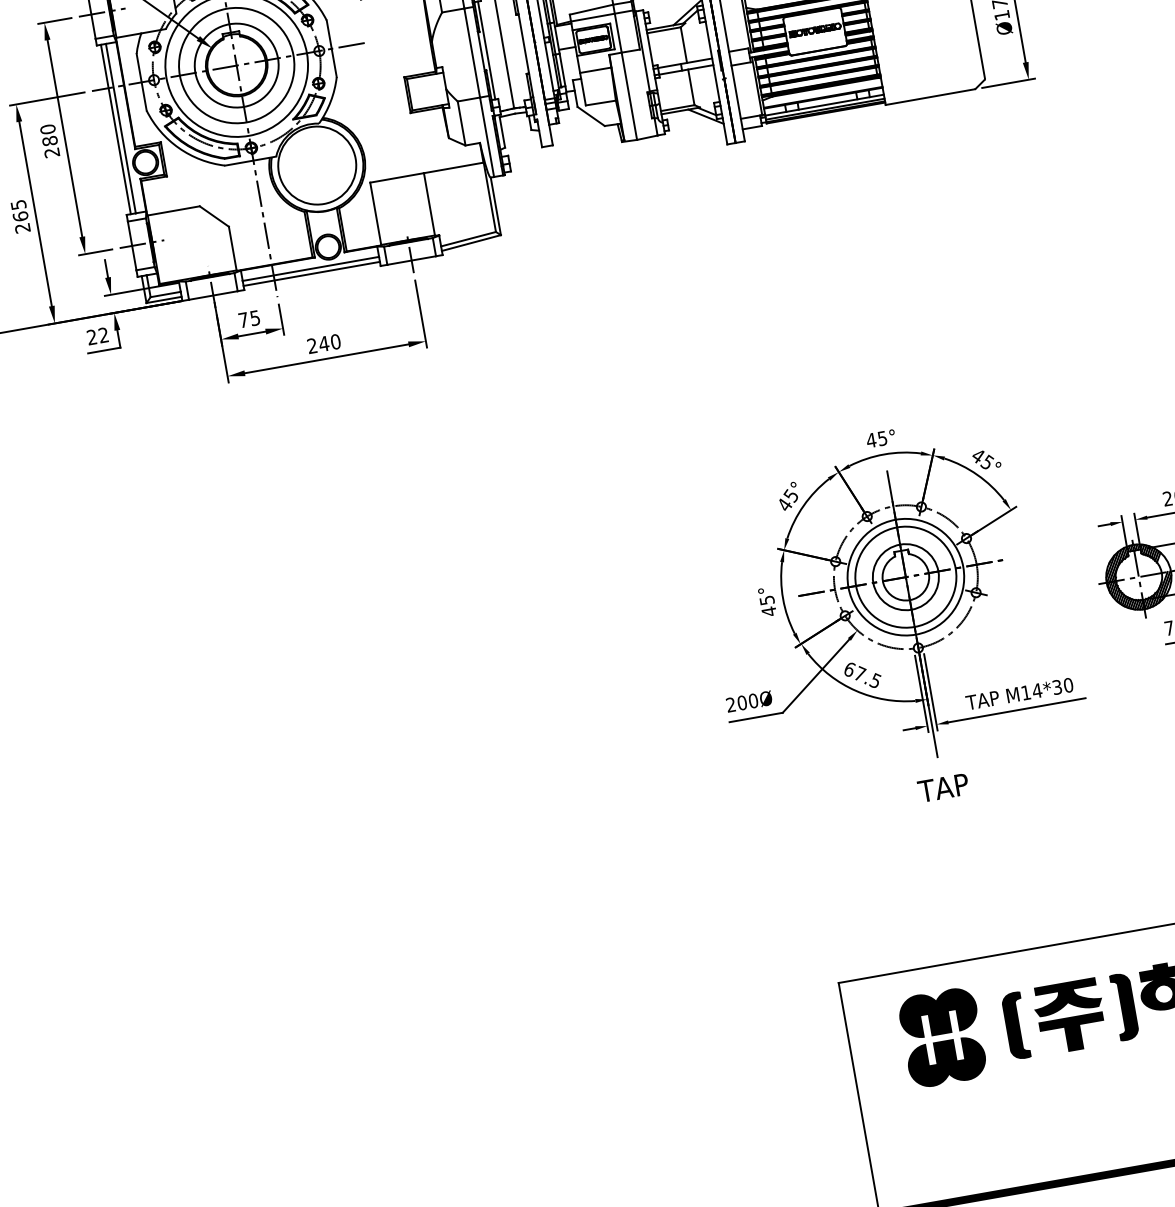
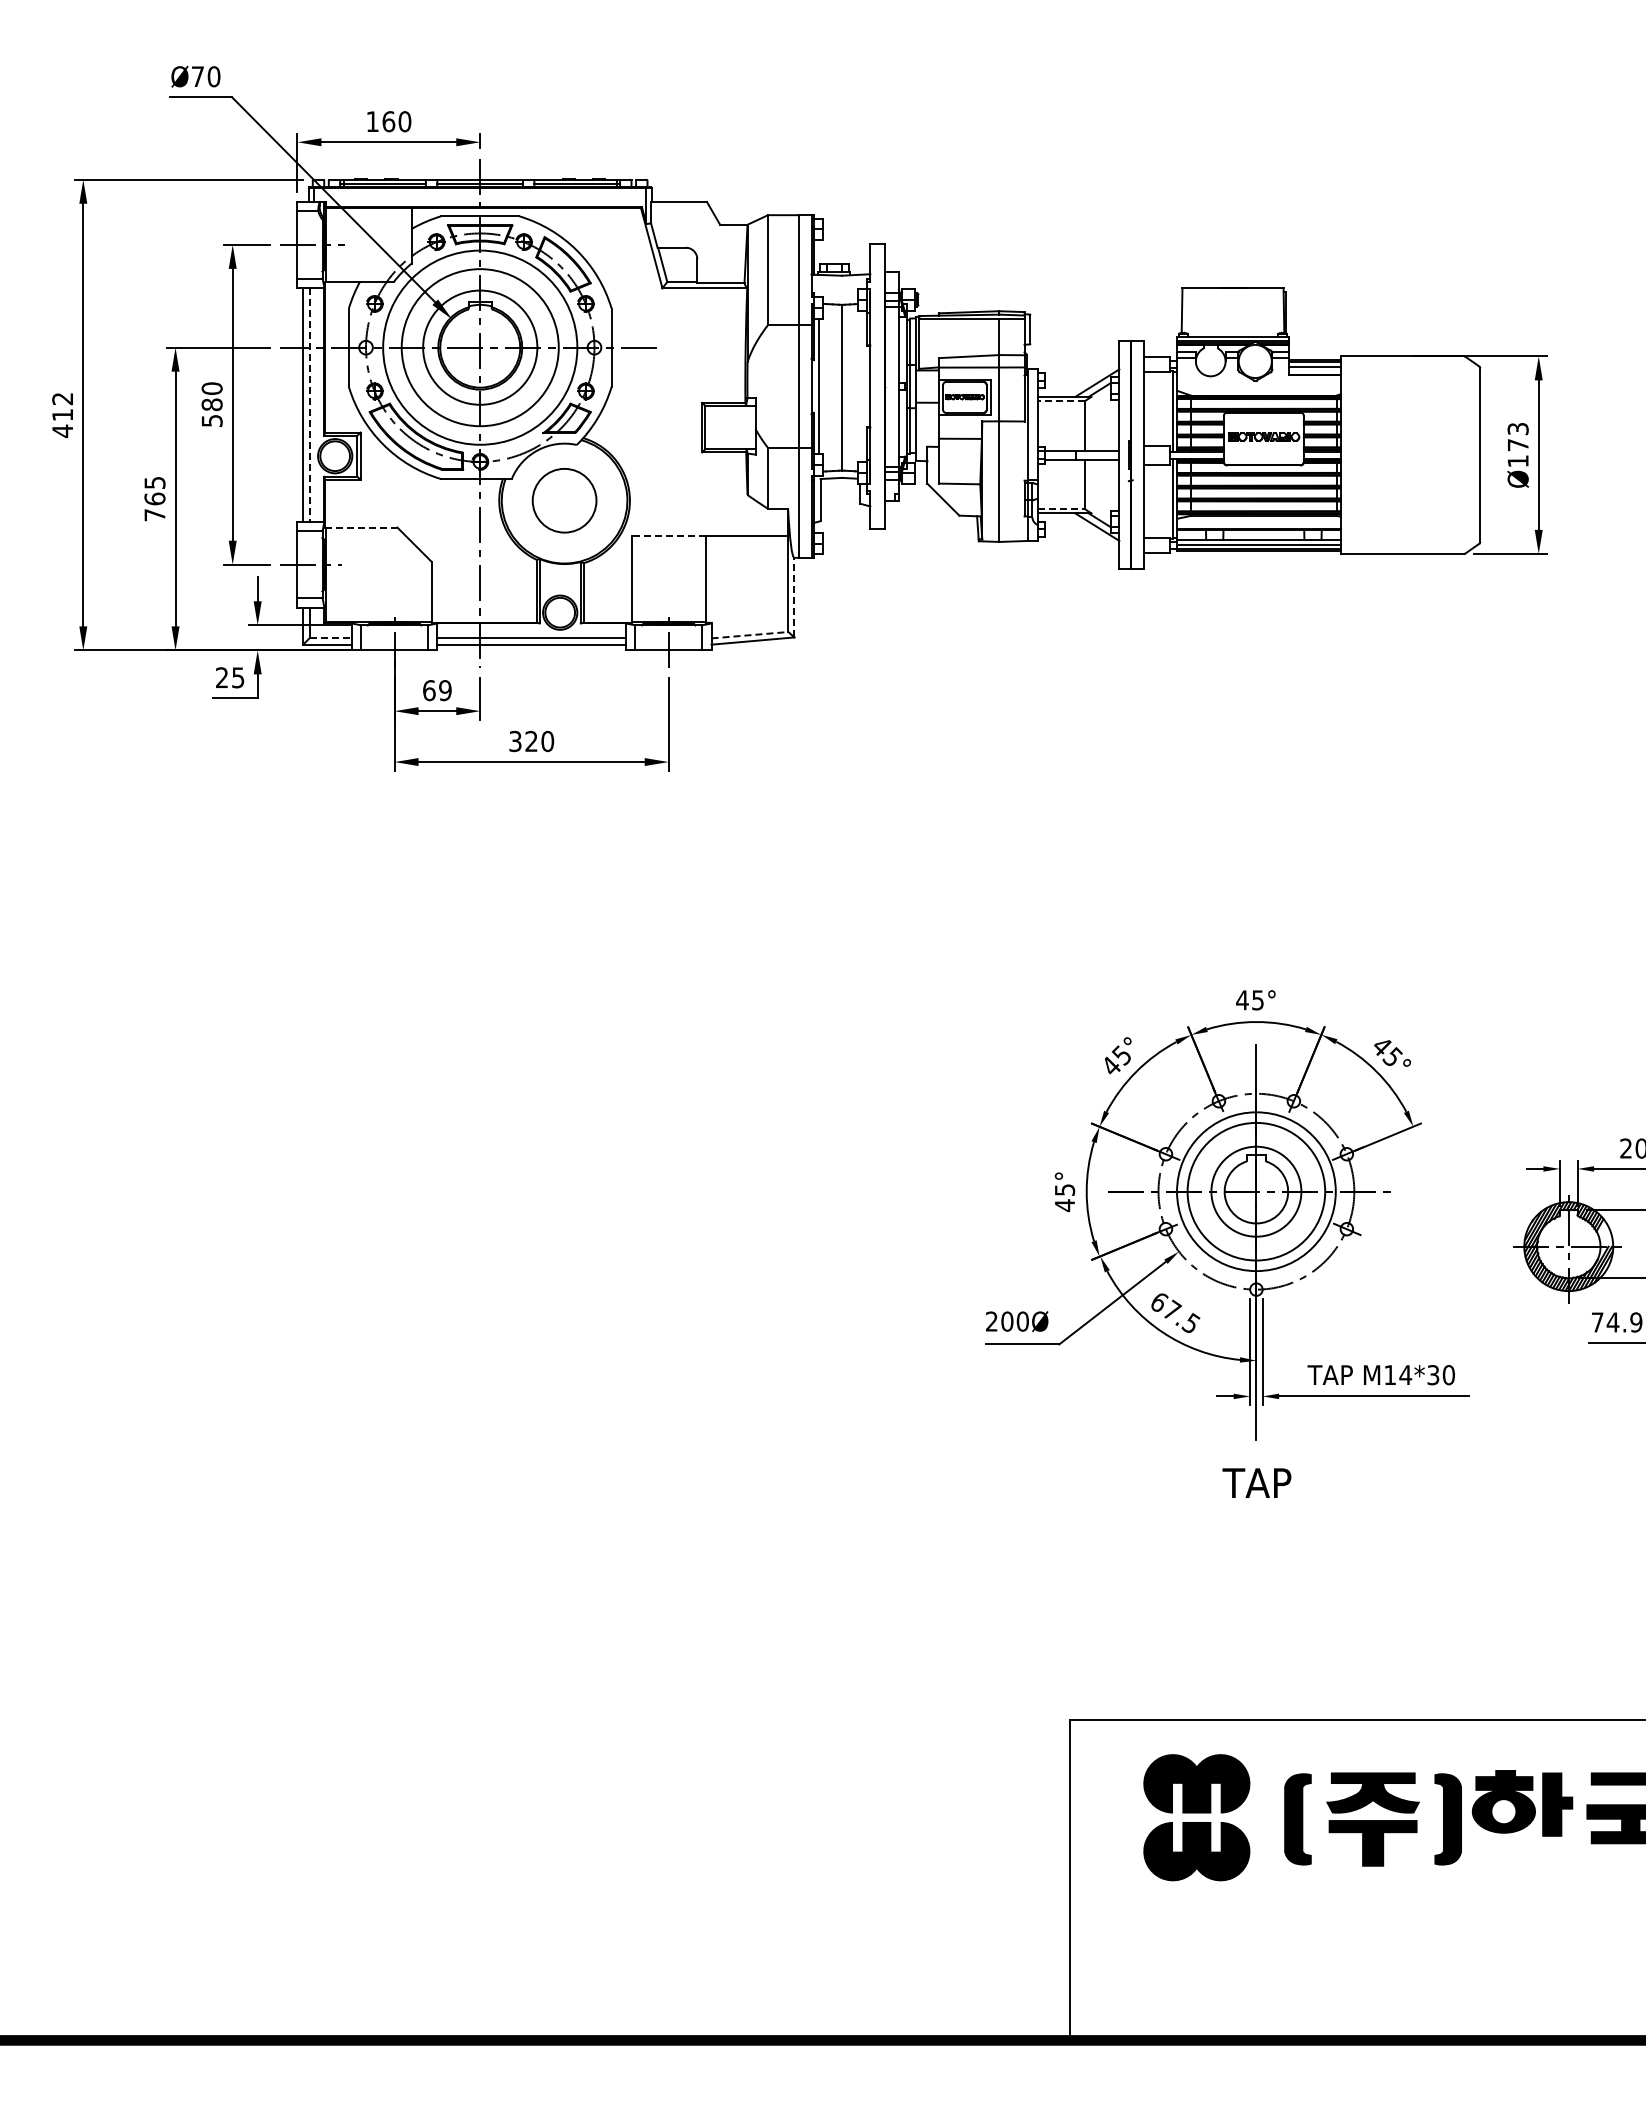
line: (663, 30) -> (1060, 401), solid -> dashed
line: (677, 107) -> (1061, 508), solid -> dashed
line: (121, 129) -> (310, 405), solid -> dashed
text: (51, 153) -> (211, 421), 280 -> 580
circle: (317, 165) -> (564, 500), size x0.6
line: (396, 178) -> (668, 536), solid -> dashed
line: (495, 206) -> (794, 597), solid -> dashed
line: (173, 210) -> (361, 527), solid -> dashed
text: (22, 228) -> (154, 515), 265 -> 765
line: (468, 239) -> (750, 635), solid -> dashed
line: (165, 294) -> (330, 637), solid -> dashed
text: (249, 319) -> (437, 690), 75 -> 69
text: (103, 335) -> (238, 677), 22 -> 25
text: (318, 344) -> (523, 741), 240 -> 320

